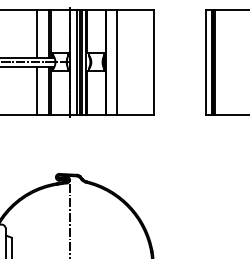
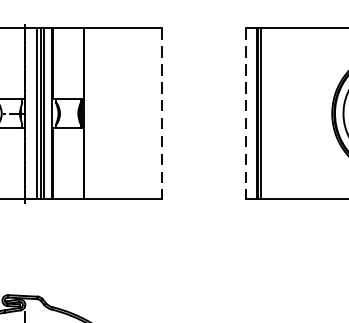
line: (117, 61) -> (102, 112), removed
line: (153, 62) -> (161, 114), solid -> dashed
line: (205, 62) -> (245, 114), solid -> dashed

